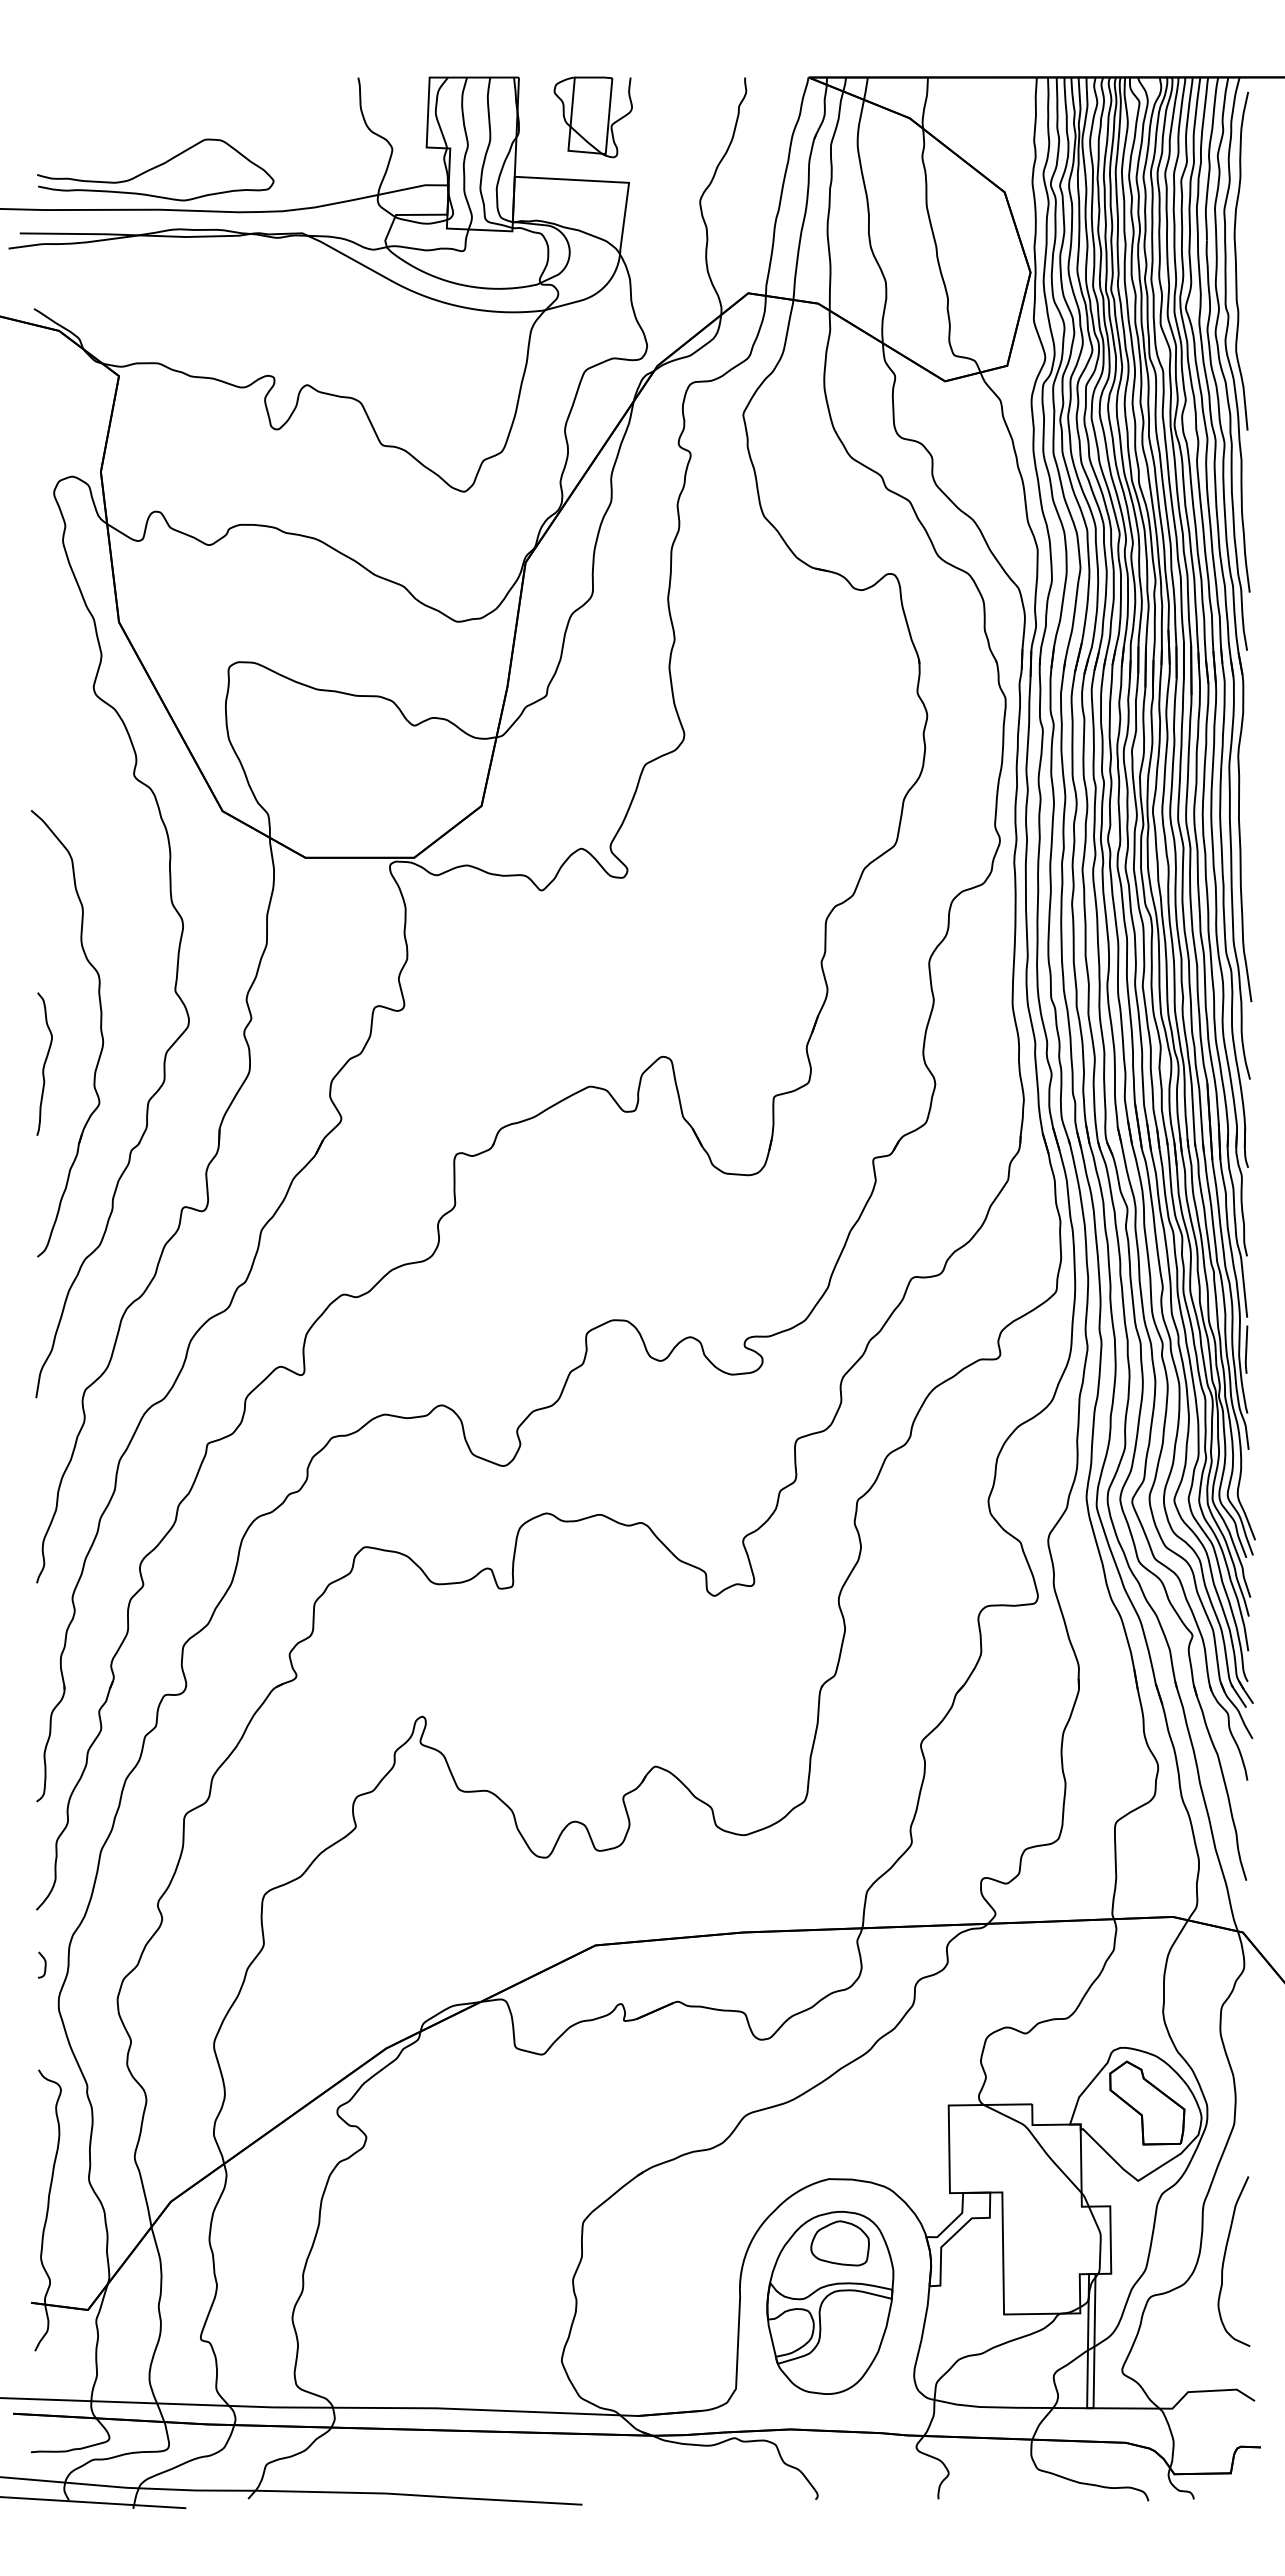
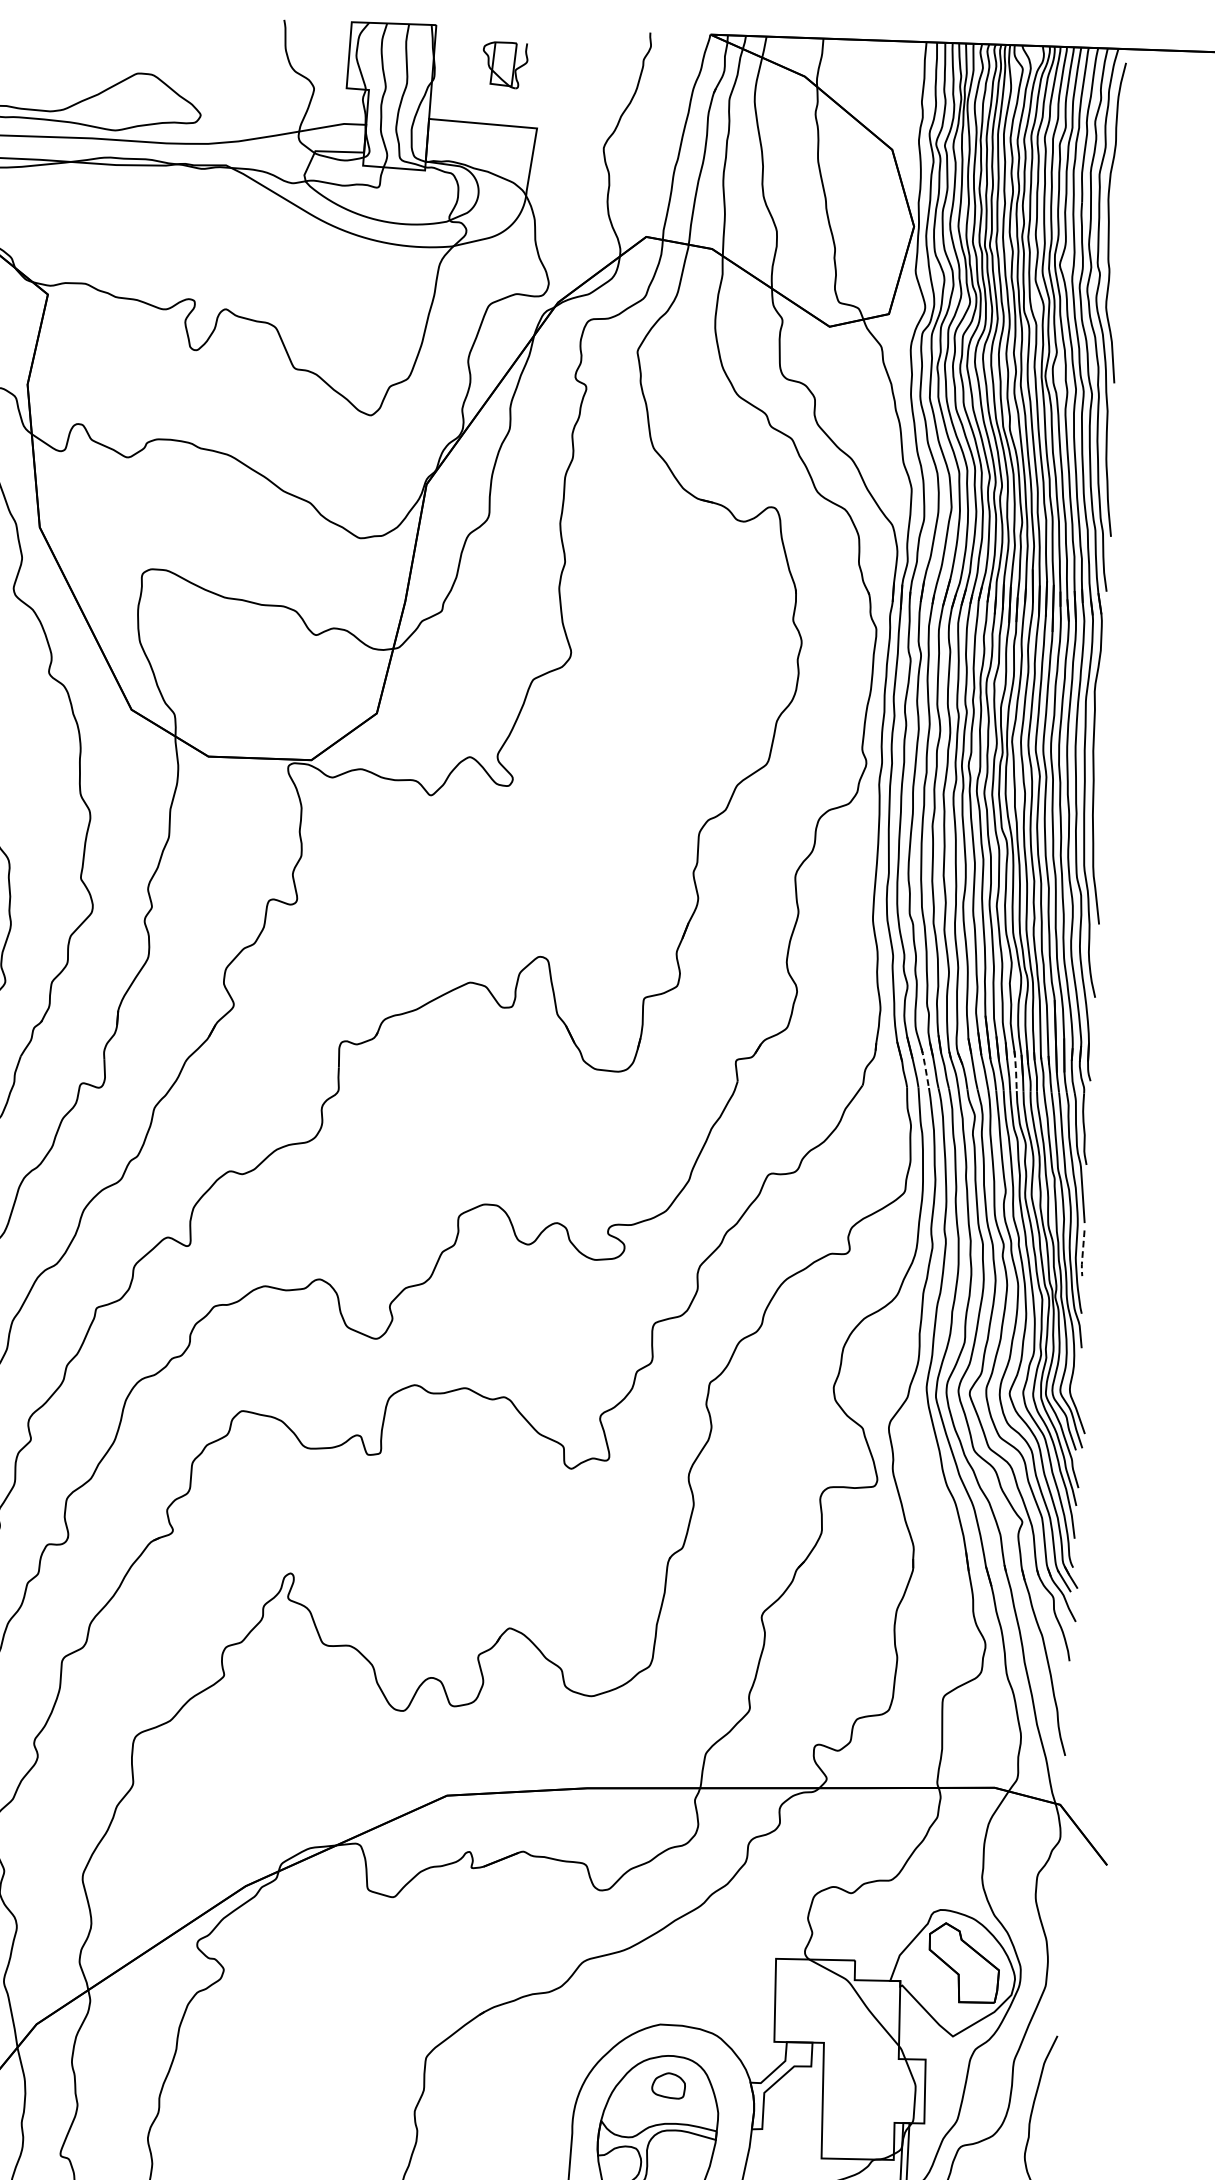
part: (592, 117) -> (504, 65), size x0.6
line: (1073, 1158) -> (925, 1066), solid -> dashed
line: (1169, 1159) -> (1016, 1070), solid -> dashed
line: (1246, 1351) -> (1082, 1255), solid -> dashed
part: (839, 2243) -> (668, 2085), size x0.6

